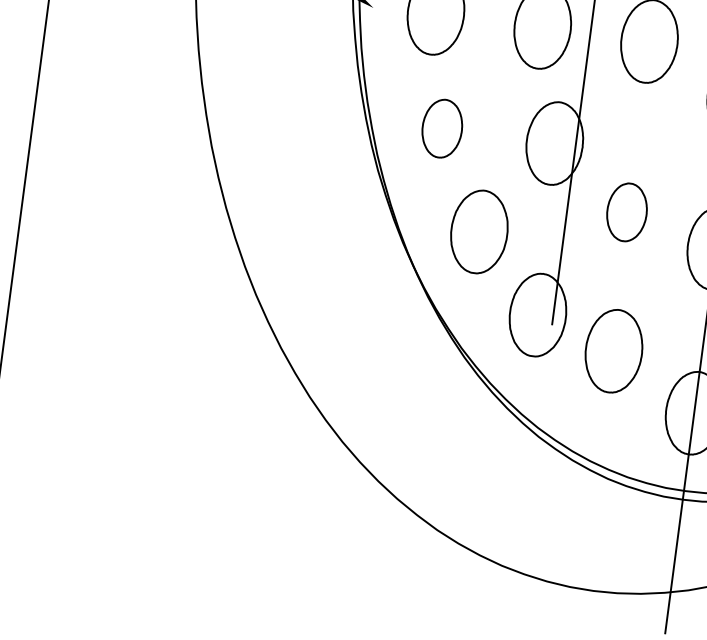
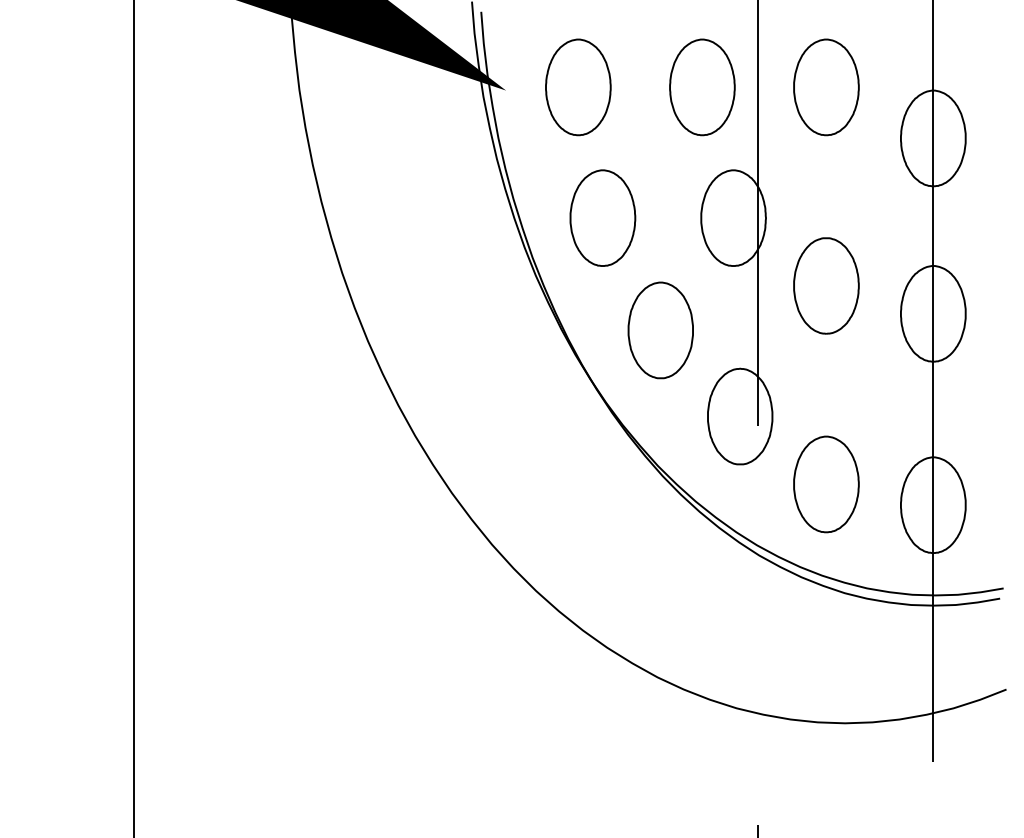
part: (442, 128) -> (602, 217), size x1.43
part: (627, 212) -> (826, 285), size x1.43
part: (614, 351) -> (826, 484), moved

